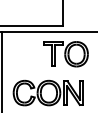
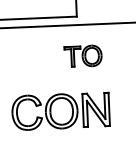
part: (65, 54) -> (82, 56), size x0.6

